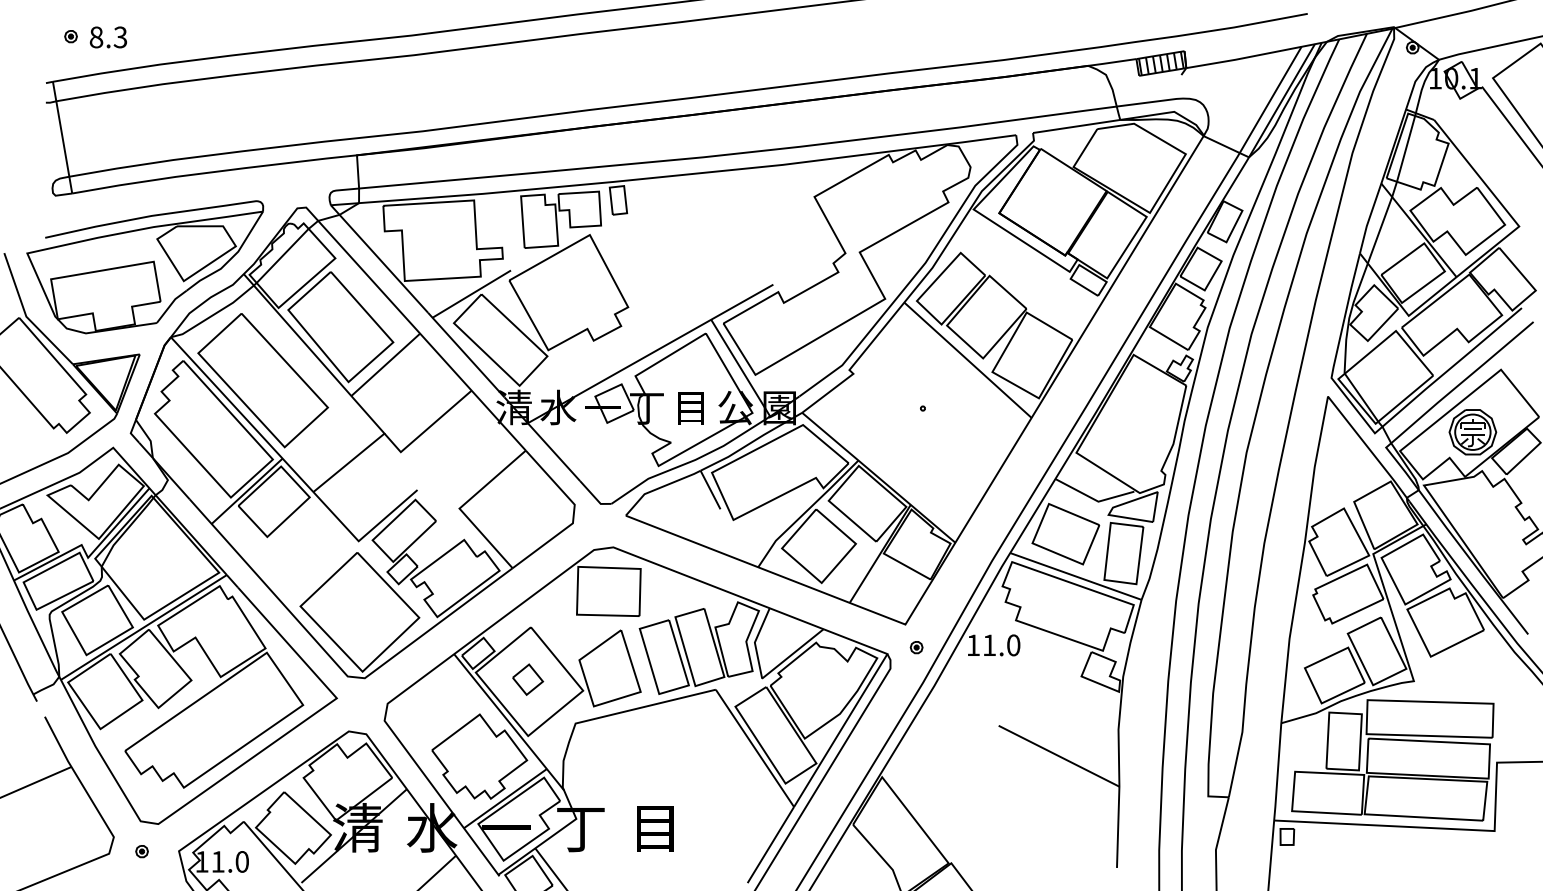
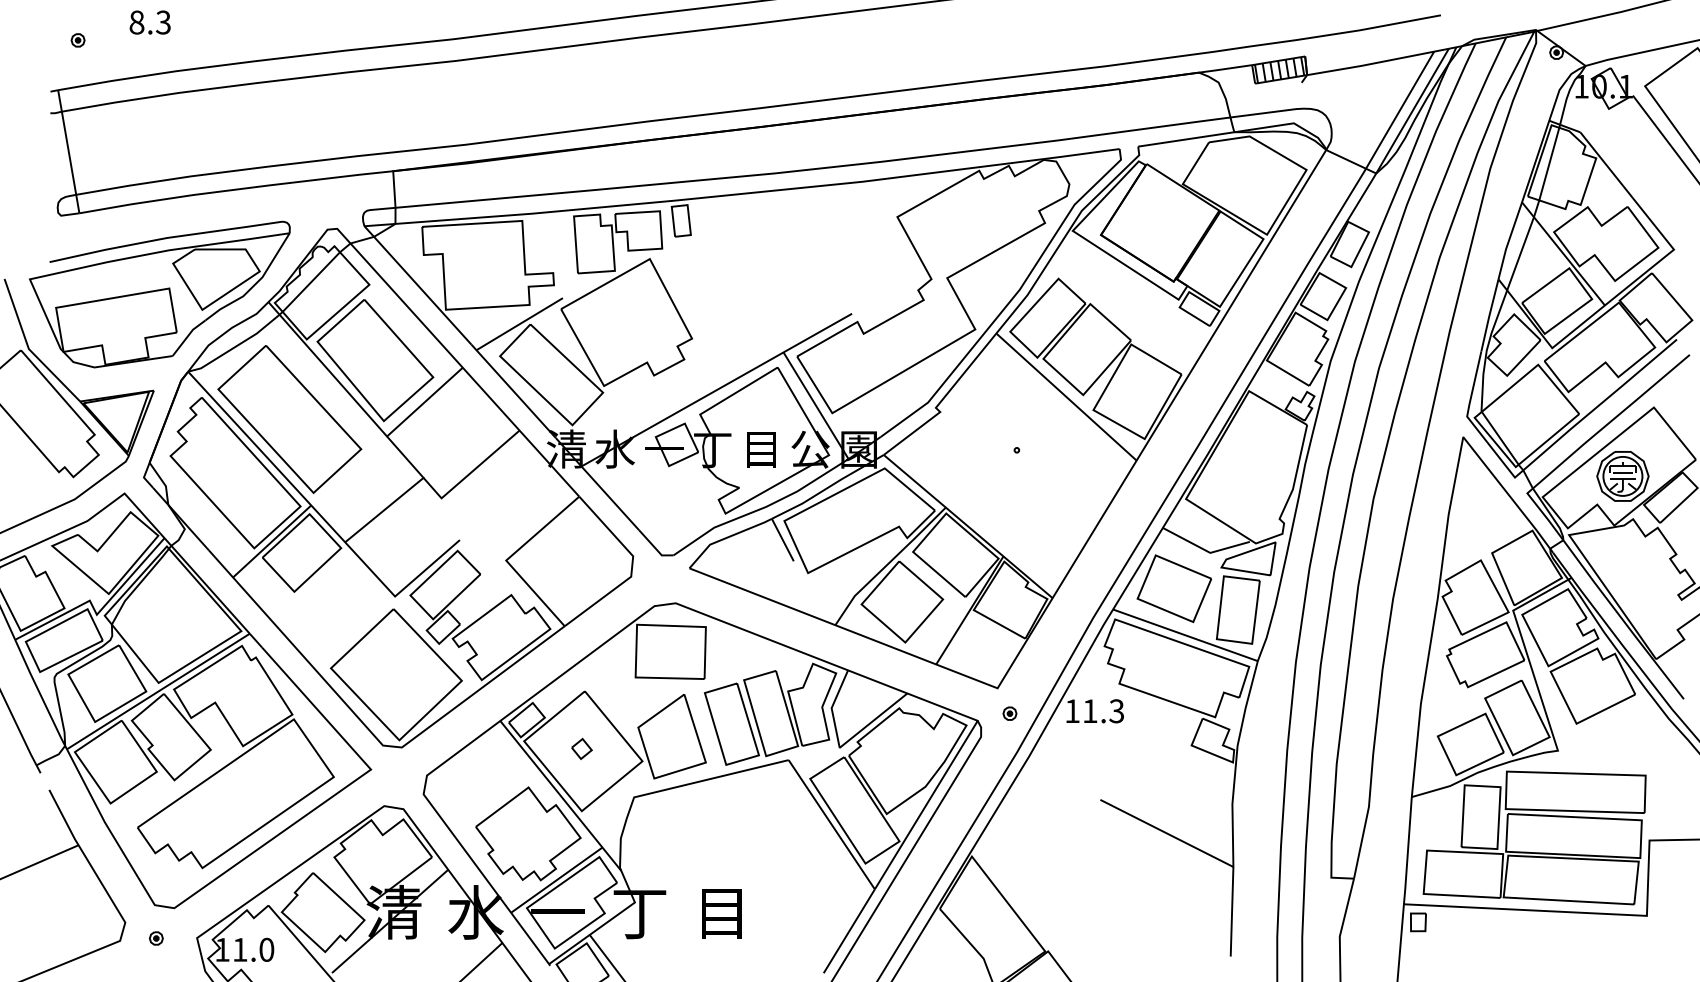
text: (107, 37) -> (149, 22), moved
text: (1013, 645) -> (1116, 711), 11.0 -> 11.3
part: (528, 679) -> (582, 748), size x0.6

